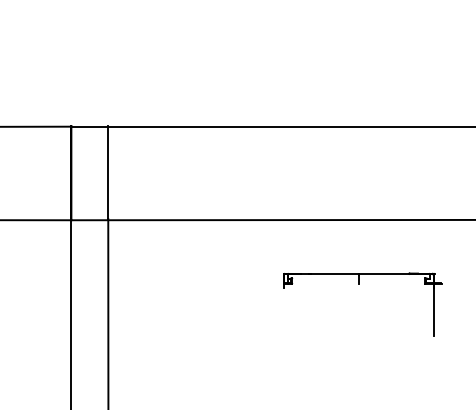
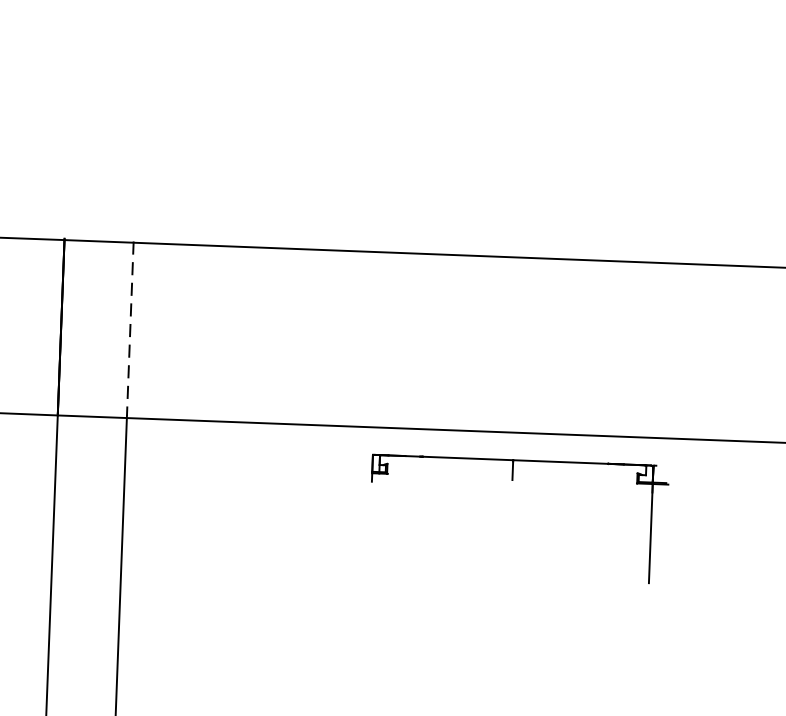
line: (108, 172) -> (130, 328), solid -> dashed
part: (359, 284) -> (513, 480), moved

